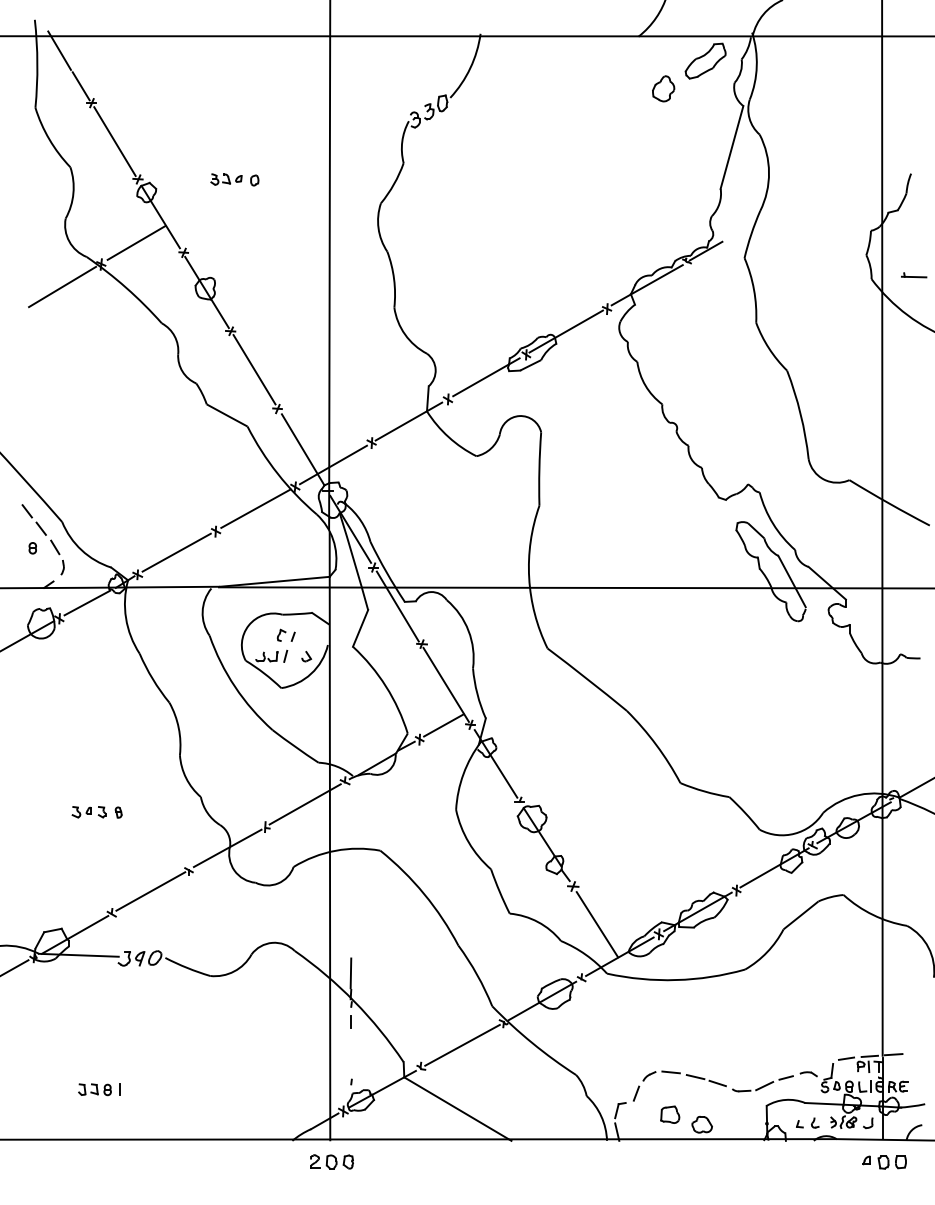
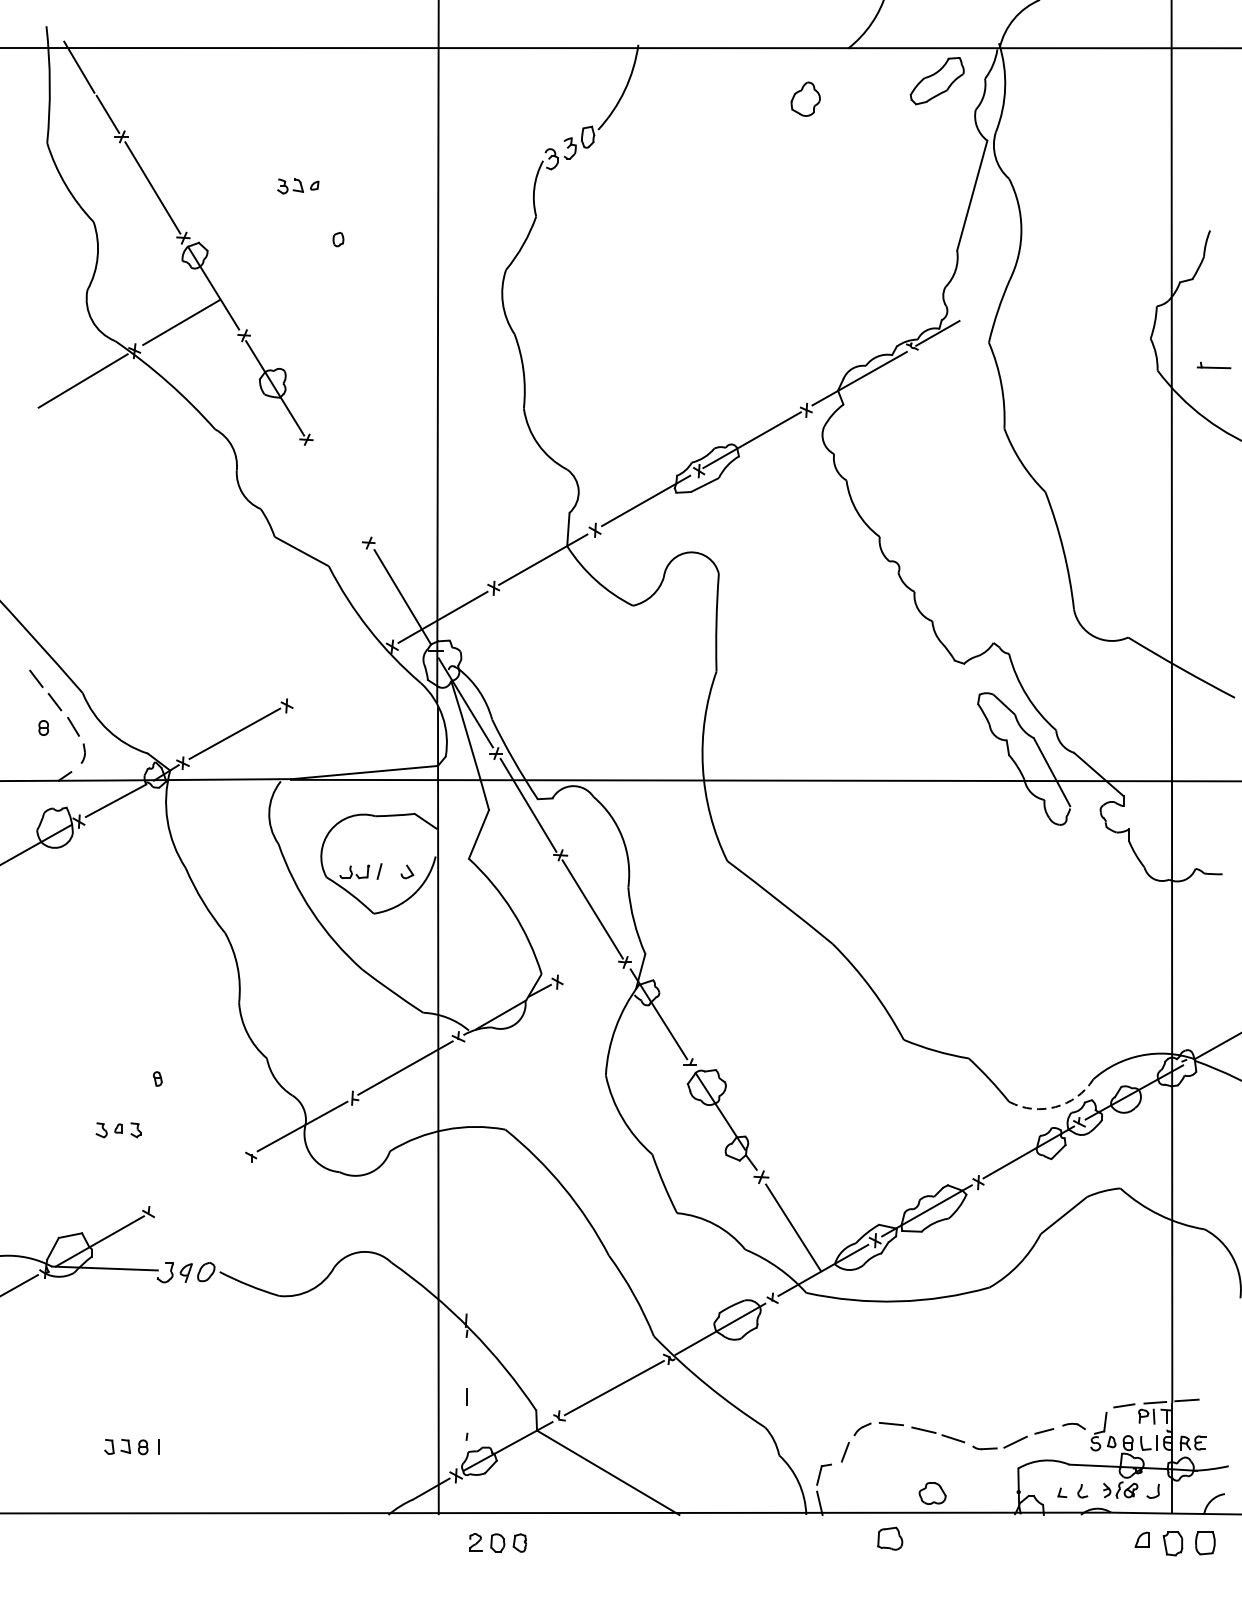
part: (663, 88) -> (805, 98), moved
part: (226, 179) -> (298, 186), moved
line: (254, 369) -> (338, 490), removed
line: (255, 508) -> (339, 675), removed
part: (285, 634) -> (379, 842), removed
line: (443, 725) -> (589, 963), removed
part: (88, 812) -> (117, 1130), moved
arc: (794, 833) -> (1055, 1106), solid -> dashed
line: (150, 891) -> (200, 1183), removed
line: (350, 973) -> (465, 1292), removed
line: (350, 1021) -> (465, 1396), moved
part: (670, 1114) -> (890, 1538), moved
part: (331, 1161) -> (497, 1542), moved
part: (884, 1162) -> (1174, 1543), size x1.4

